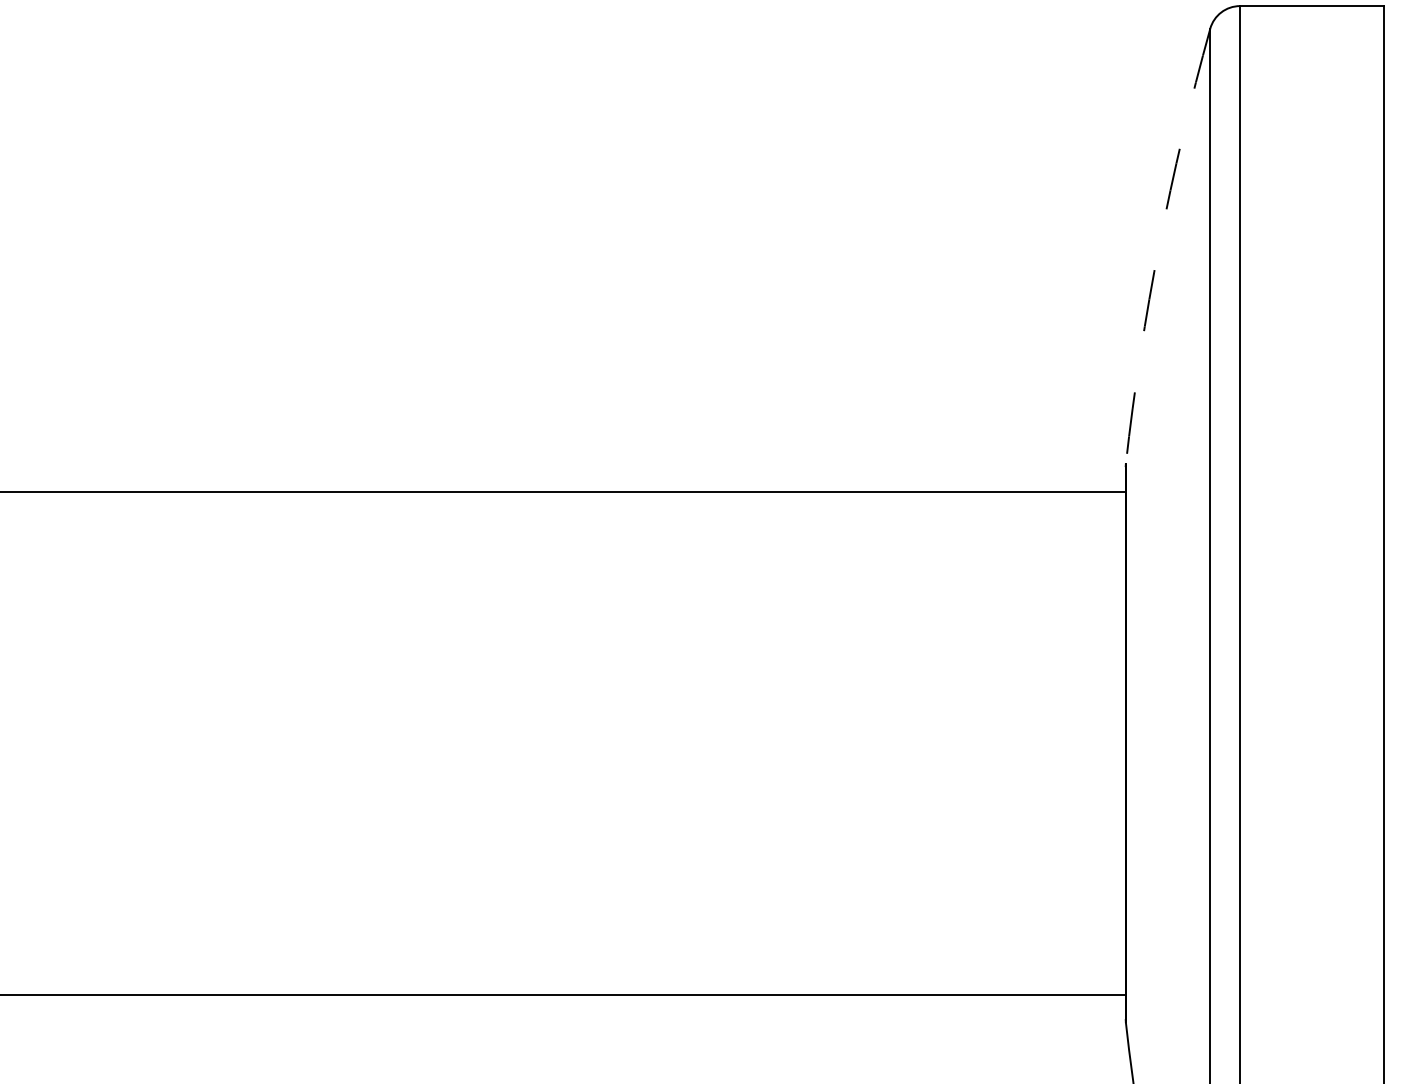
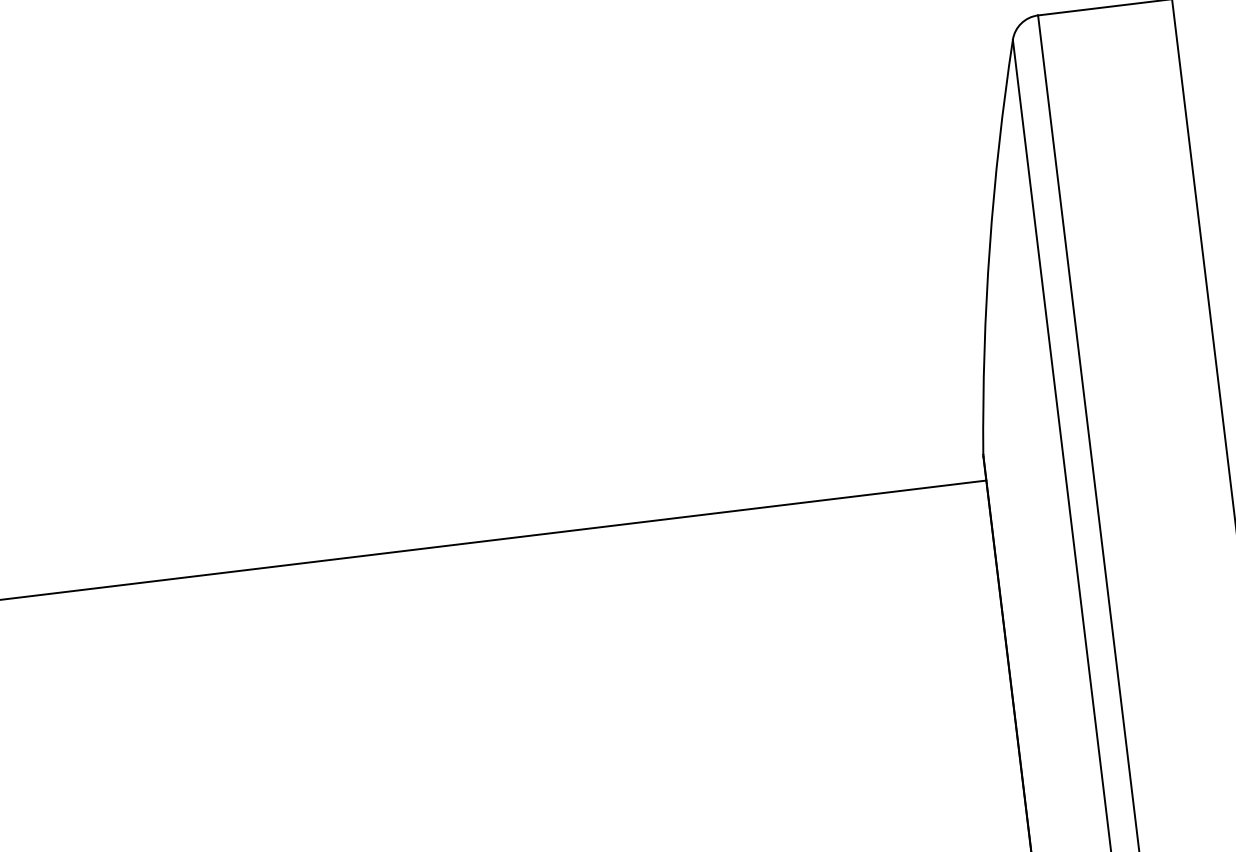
arc: (1159, 244) -> (989, 246), dashed -> solid

